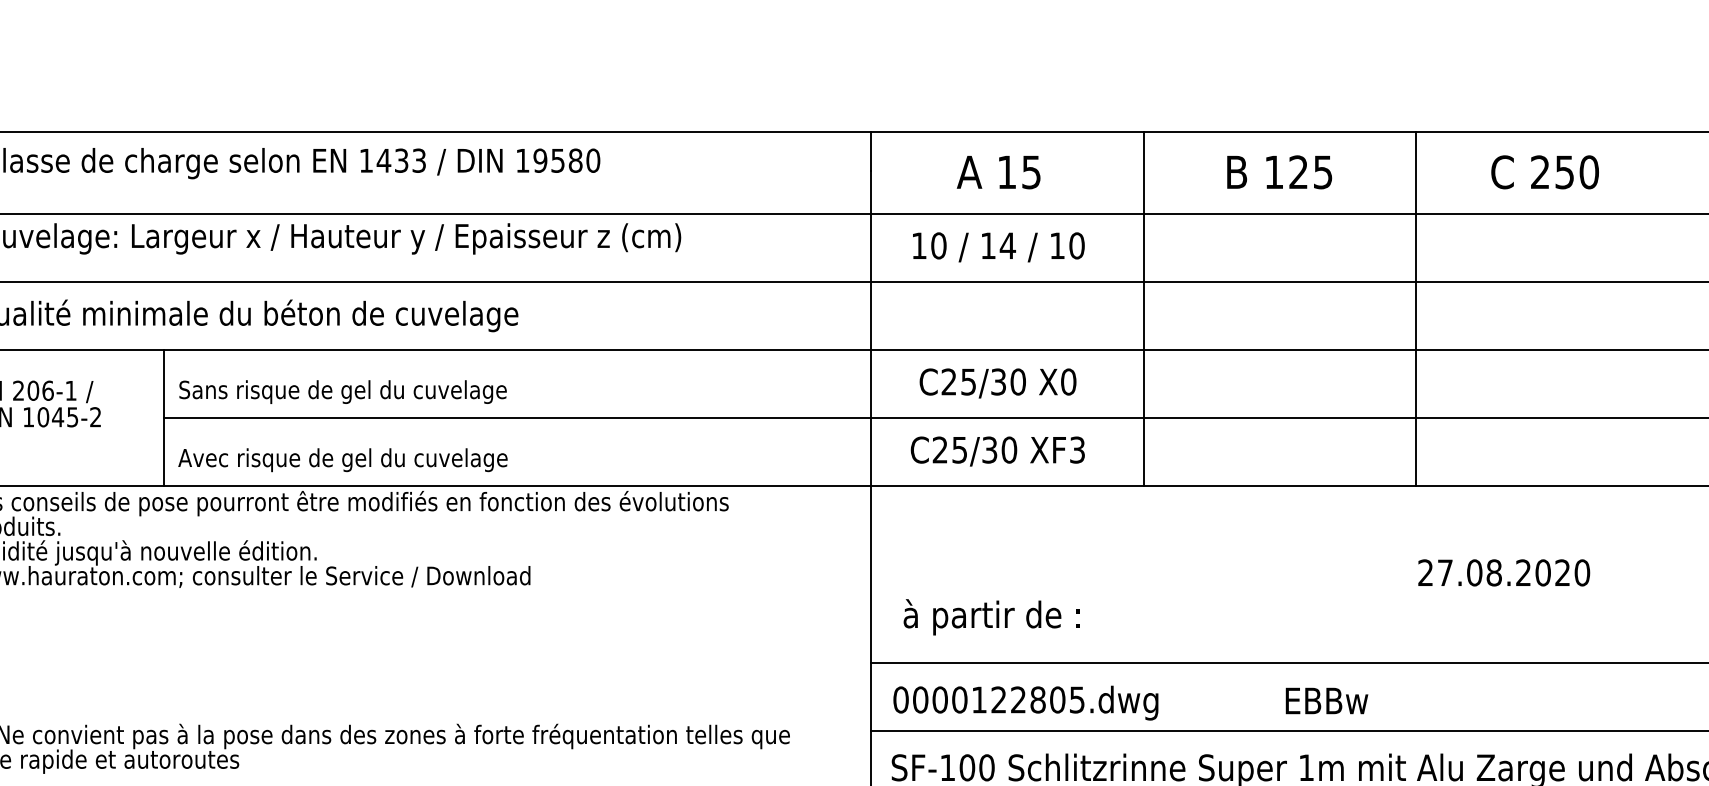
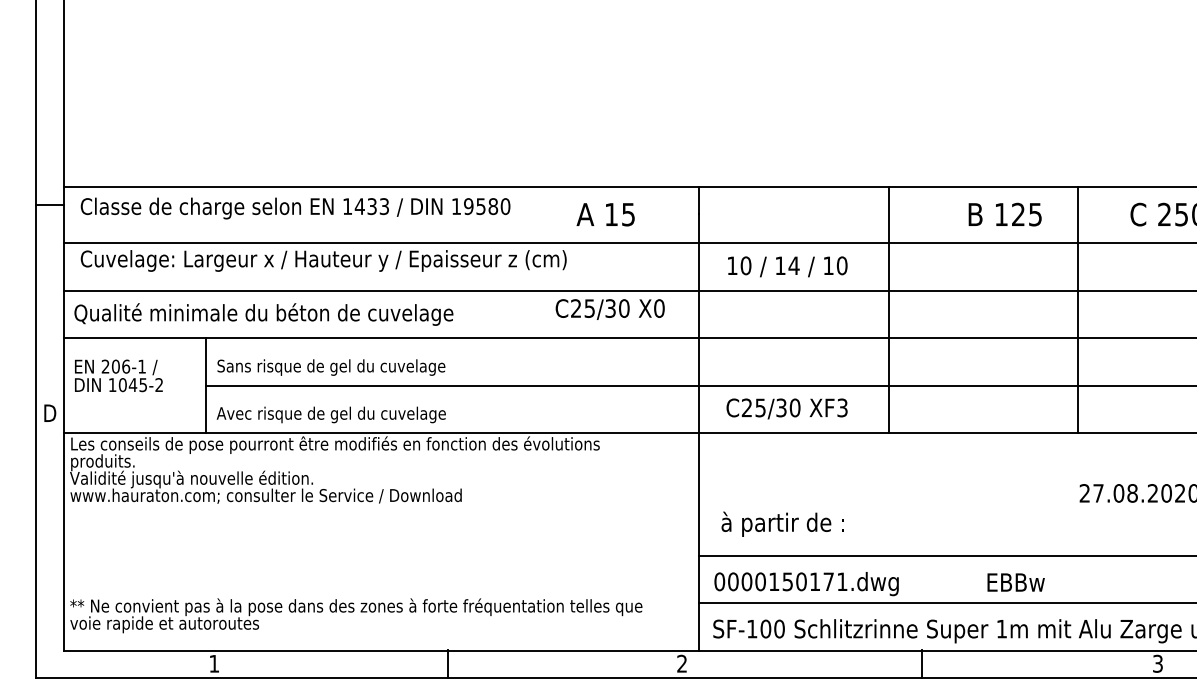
text: (998, 172) -> (605, 214), moved
text: (1278, 172) -> (1004, 214), moved
text: (996, 383) -> (609, 309), moved
text: (1037, 699) -> (814, 581), 0000122805.dwg -> 0000150171.dwg

